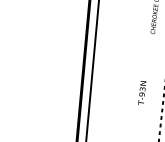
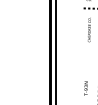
text: (141, 92) -> (85, 88), moved

